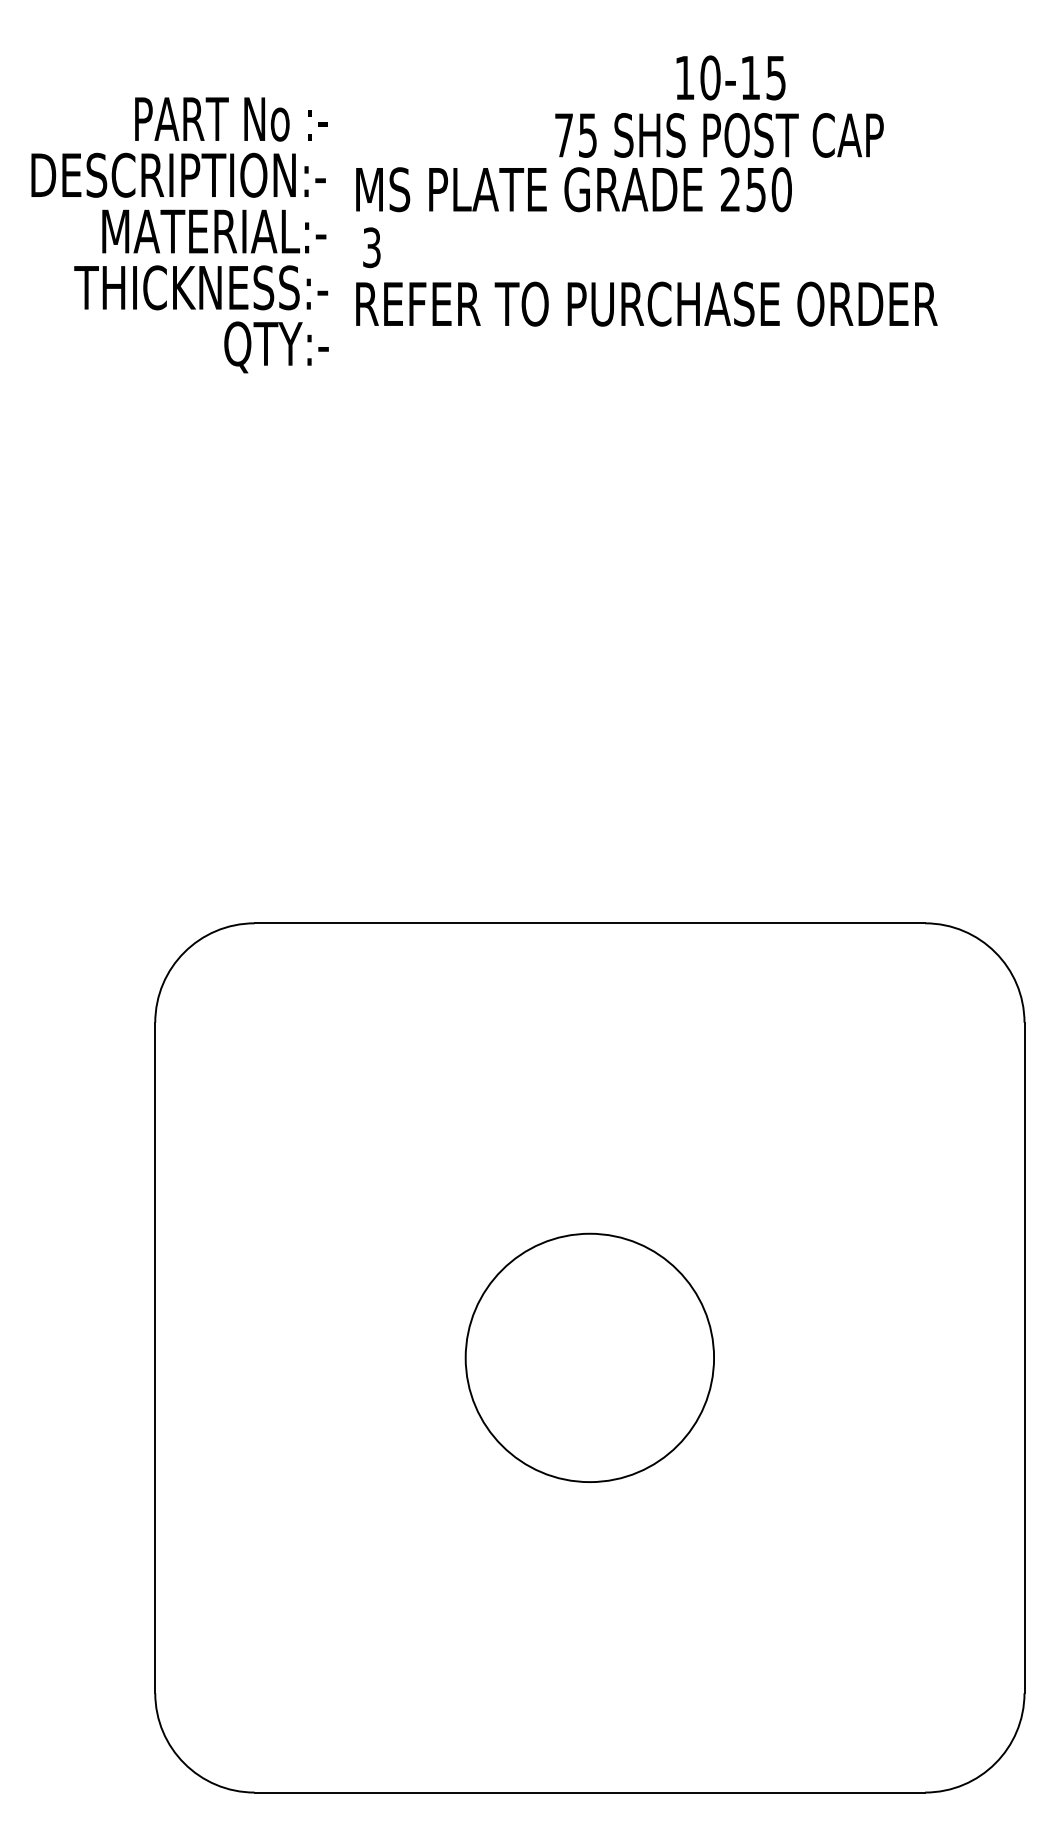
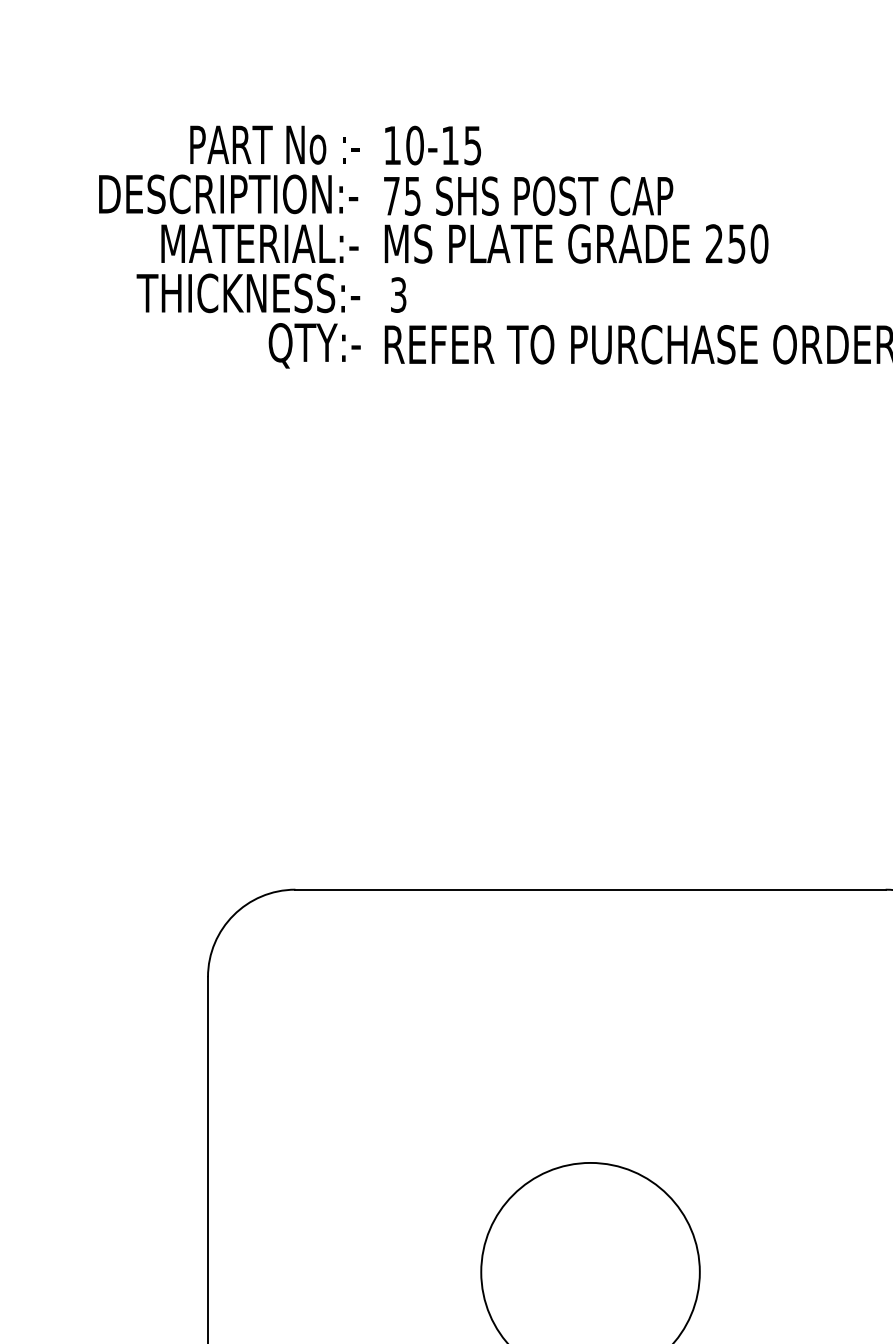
text: (730, 77) -> (432, 145), moved
text: (719, 135) -> (528, 196), moved
text: (179, 235) -> (229, 247), moved

